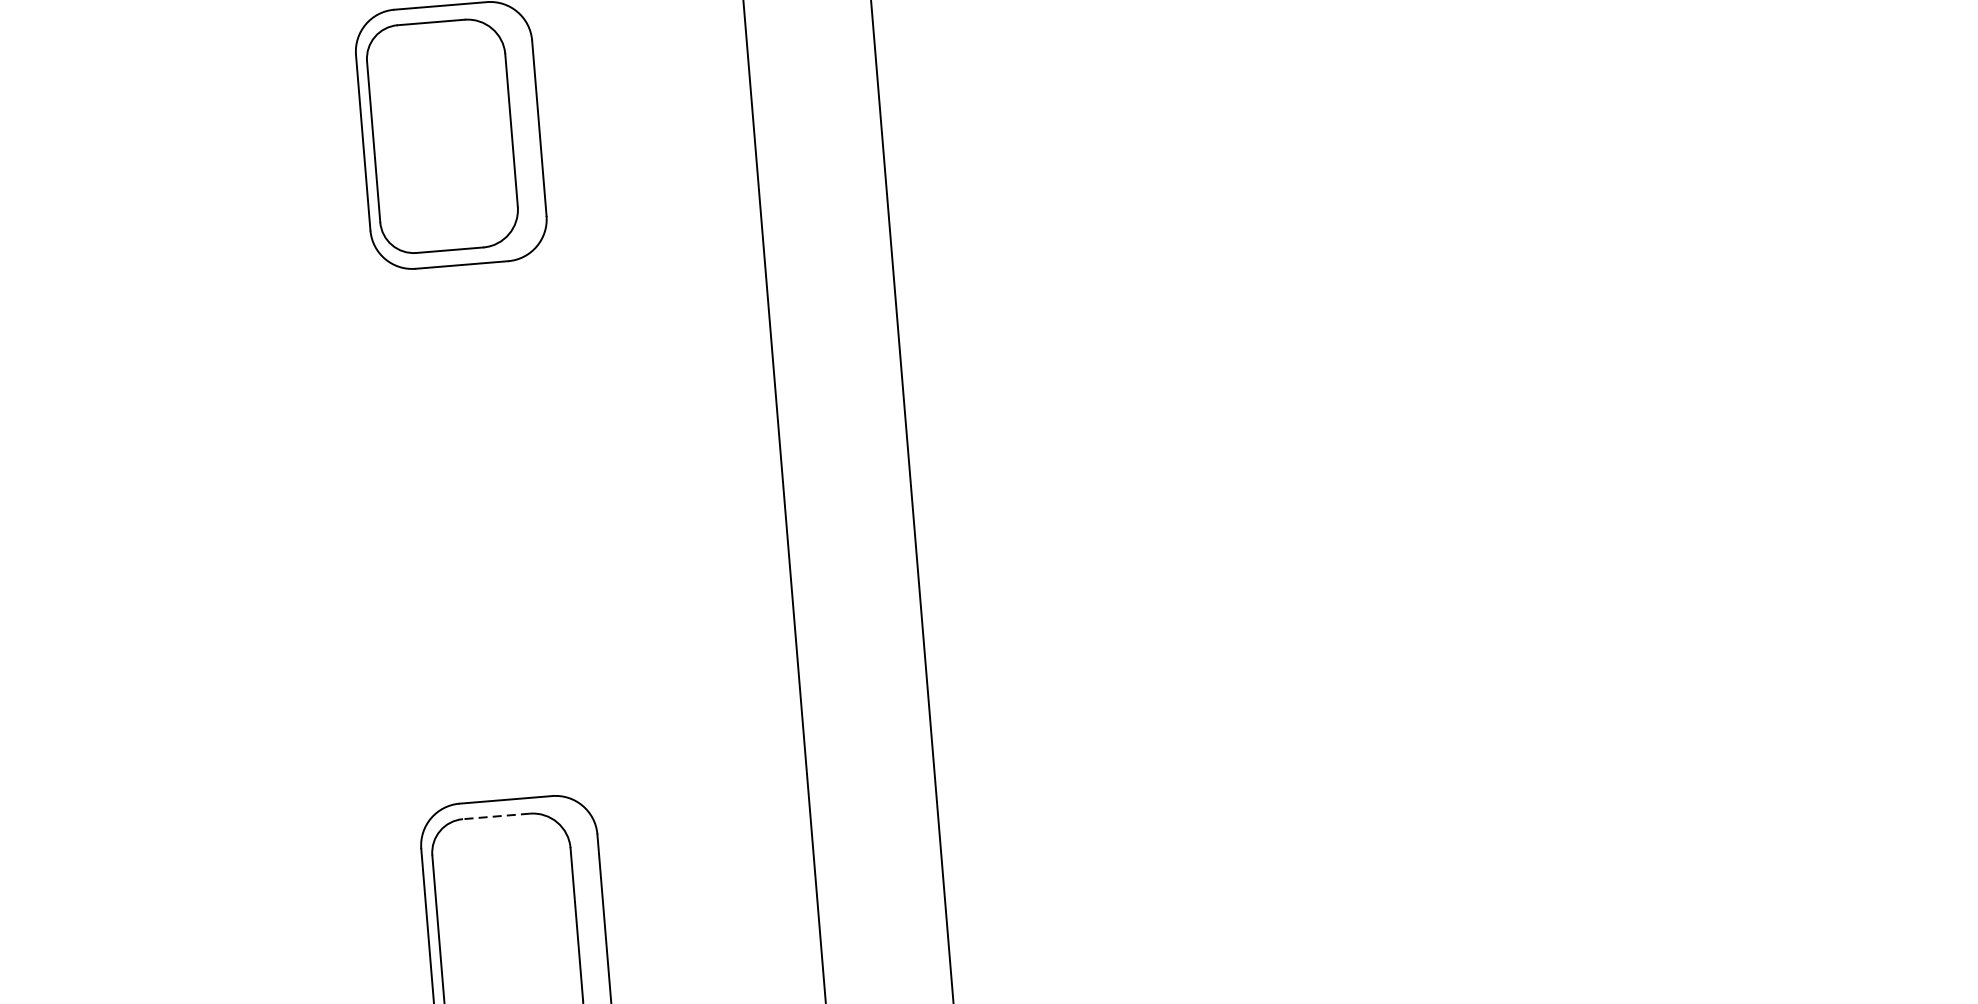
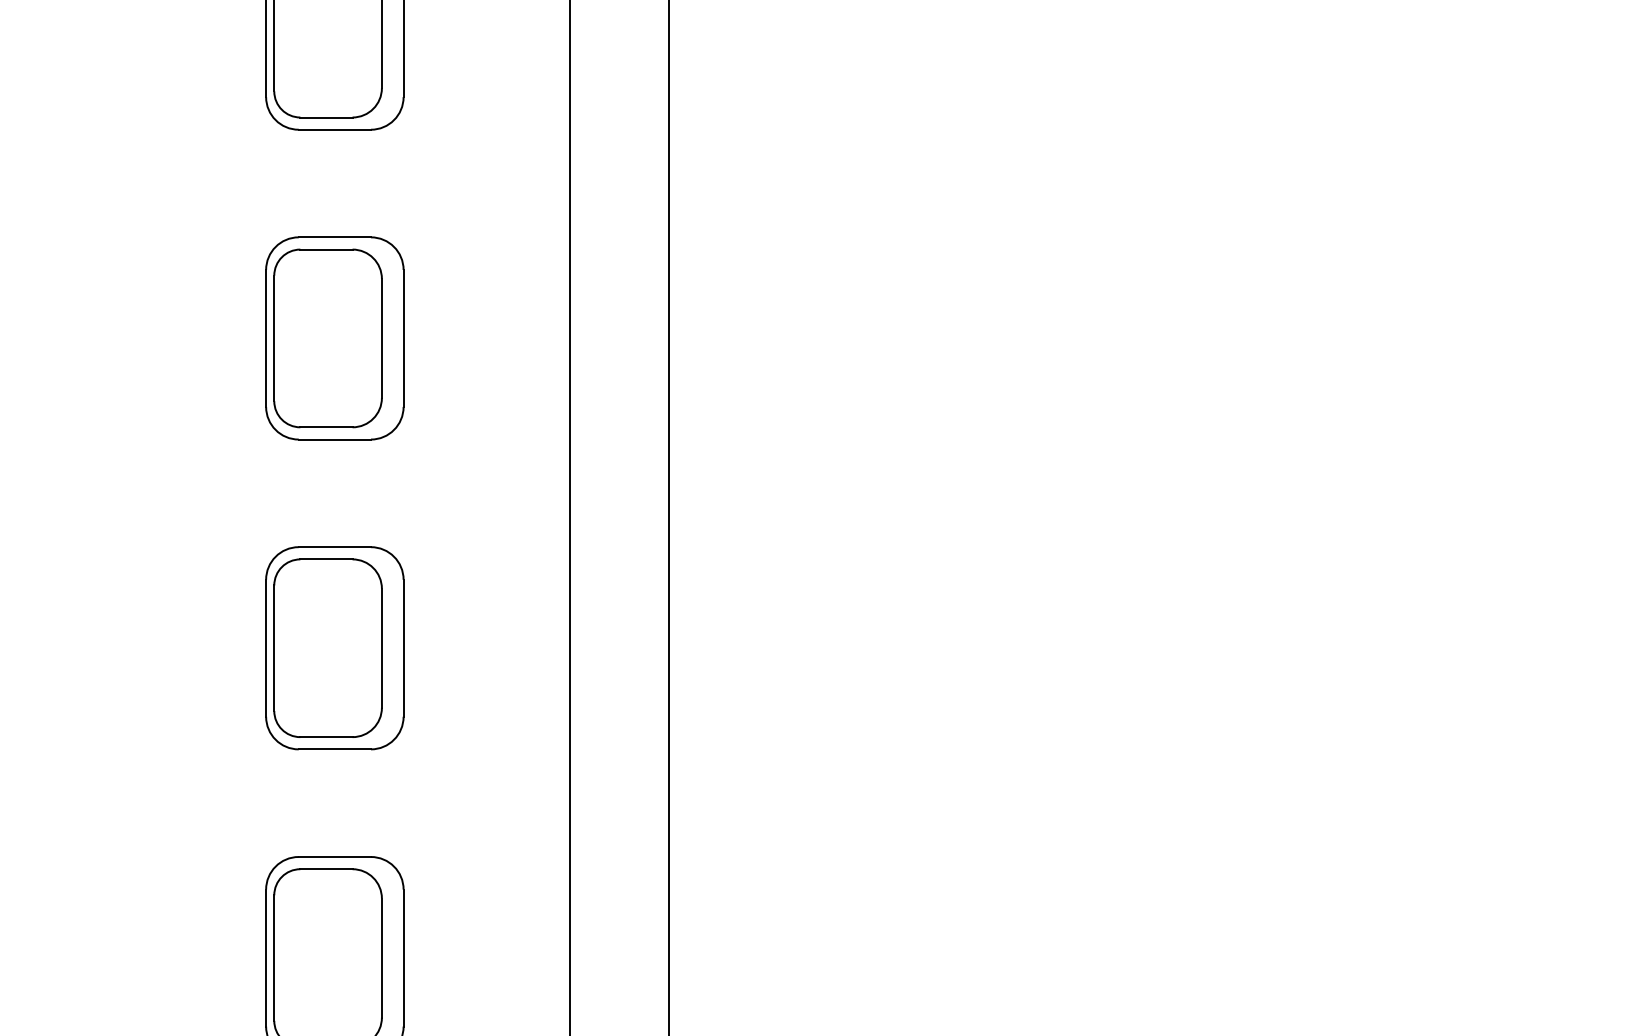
part: (483, 532) -> (334, 648), added
line: (495, 816) -> (325, 869), dashed -> solid

